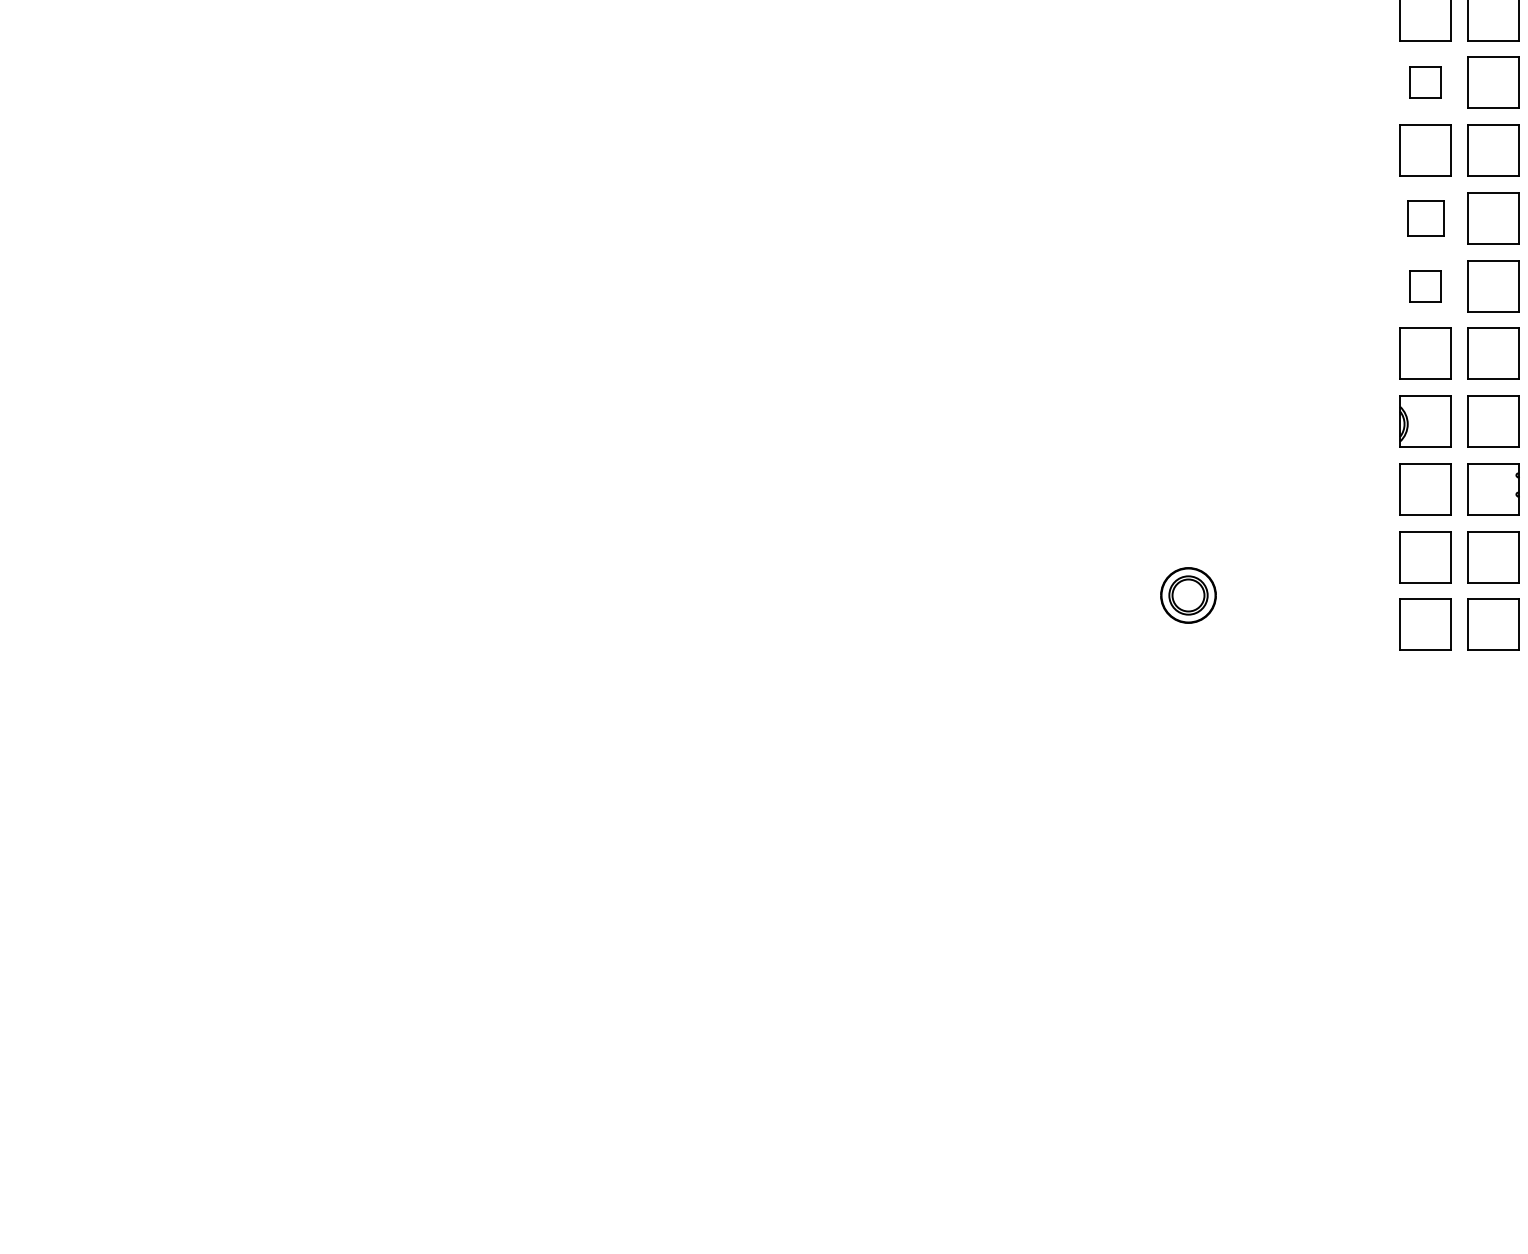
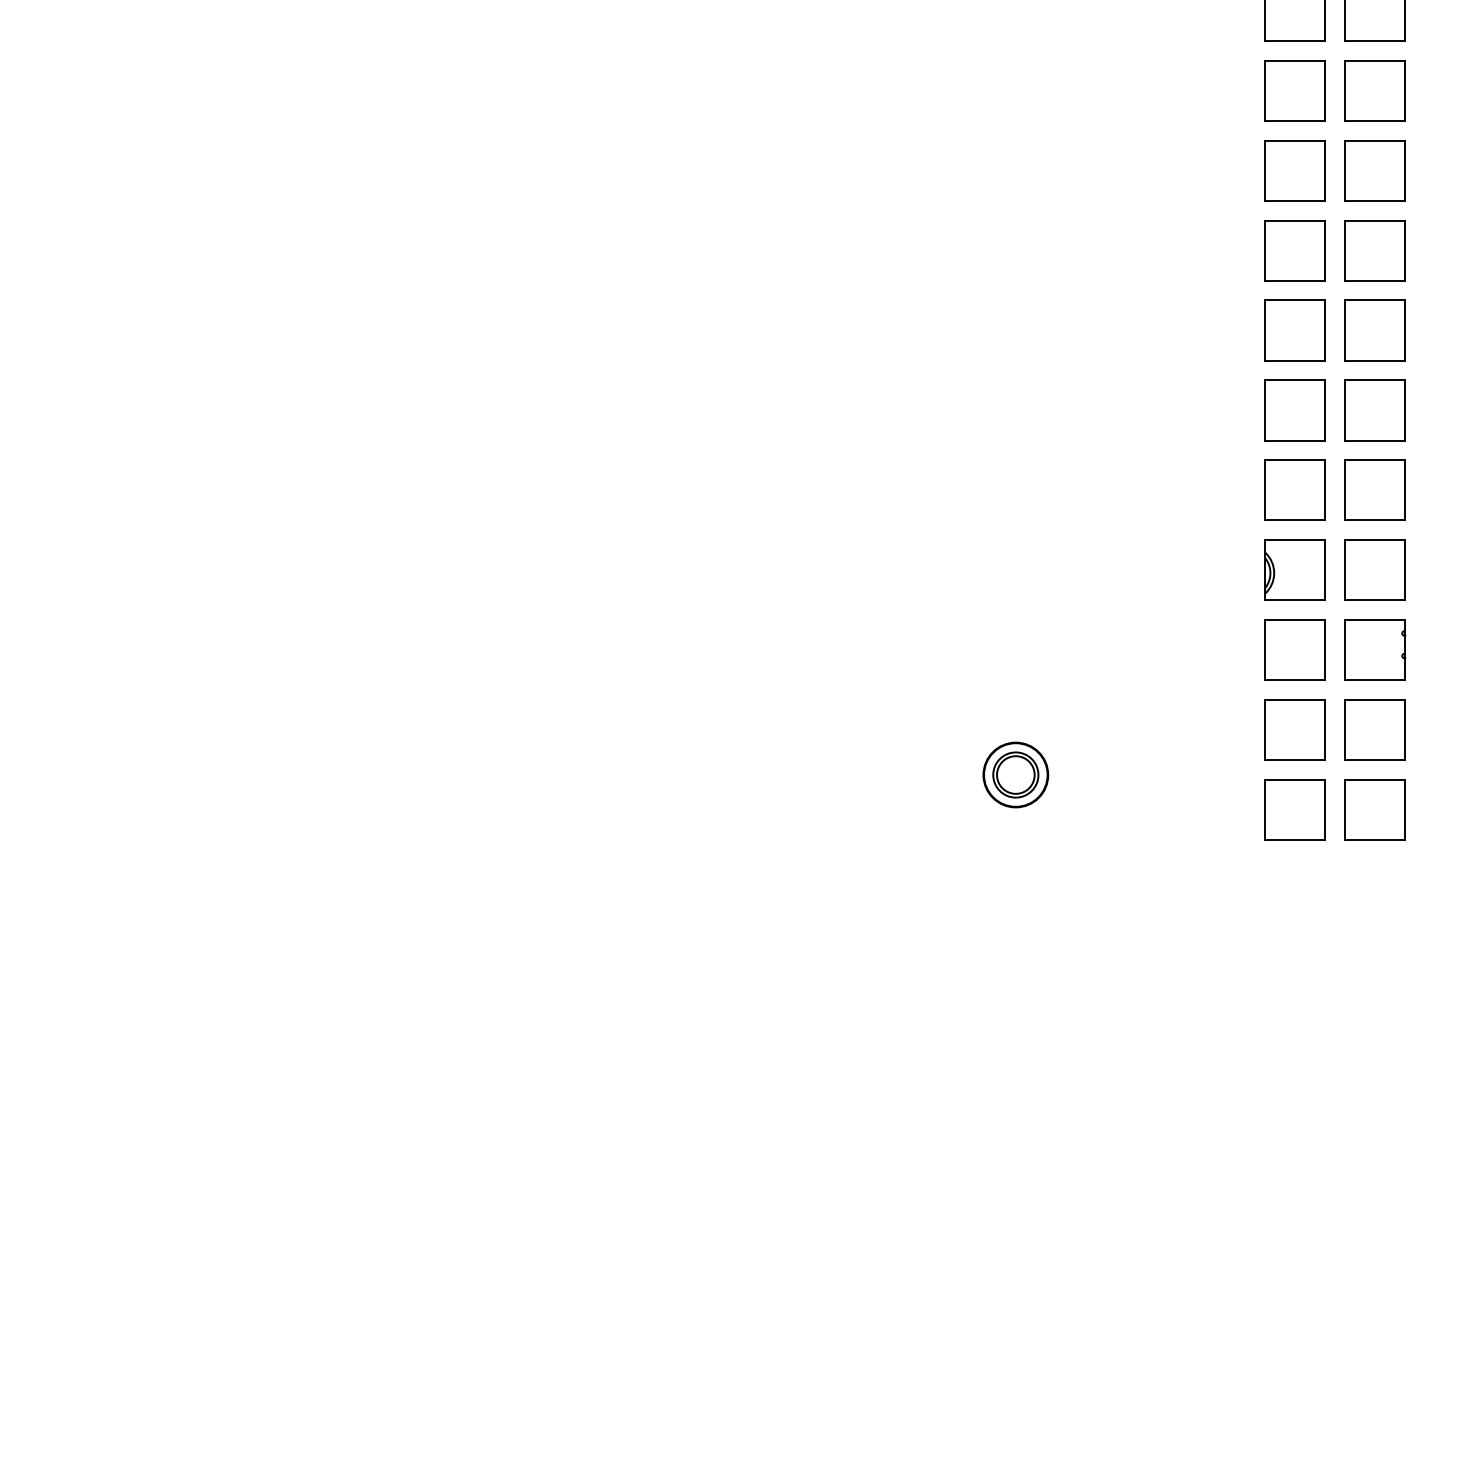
part: (1425, 82) -> (1295, 170), size x1.67
part: (1425, 218) -> (1295, 330), size x1.43
part: (1425, 286) -> (1295, 410), size x1.67

